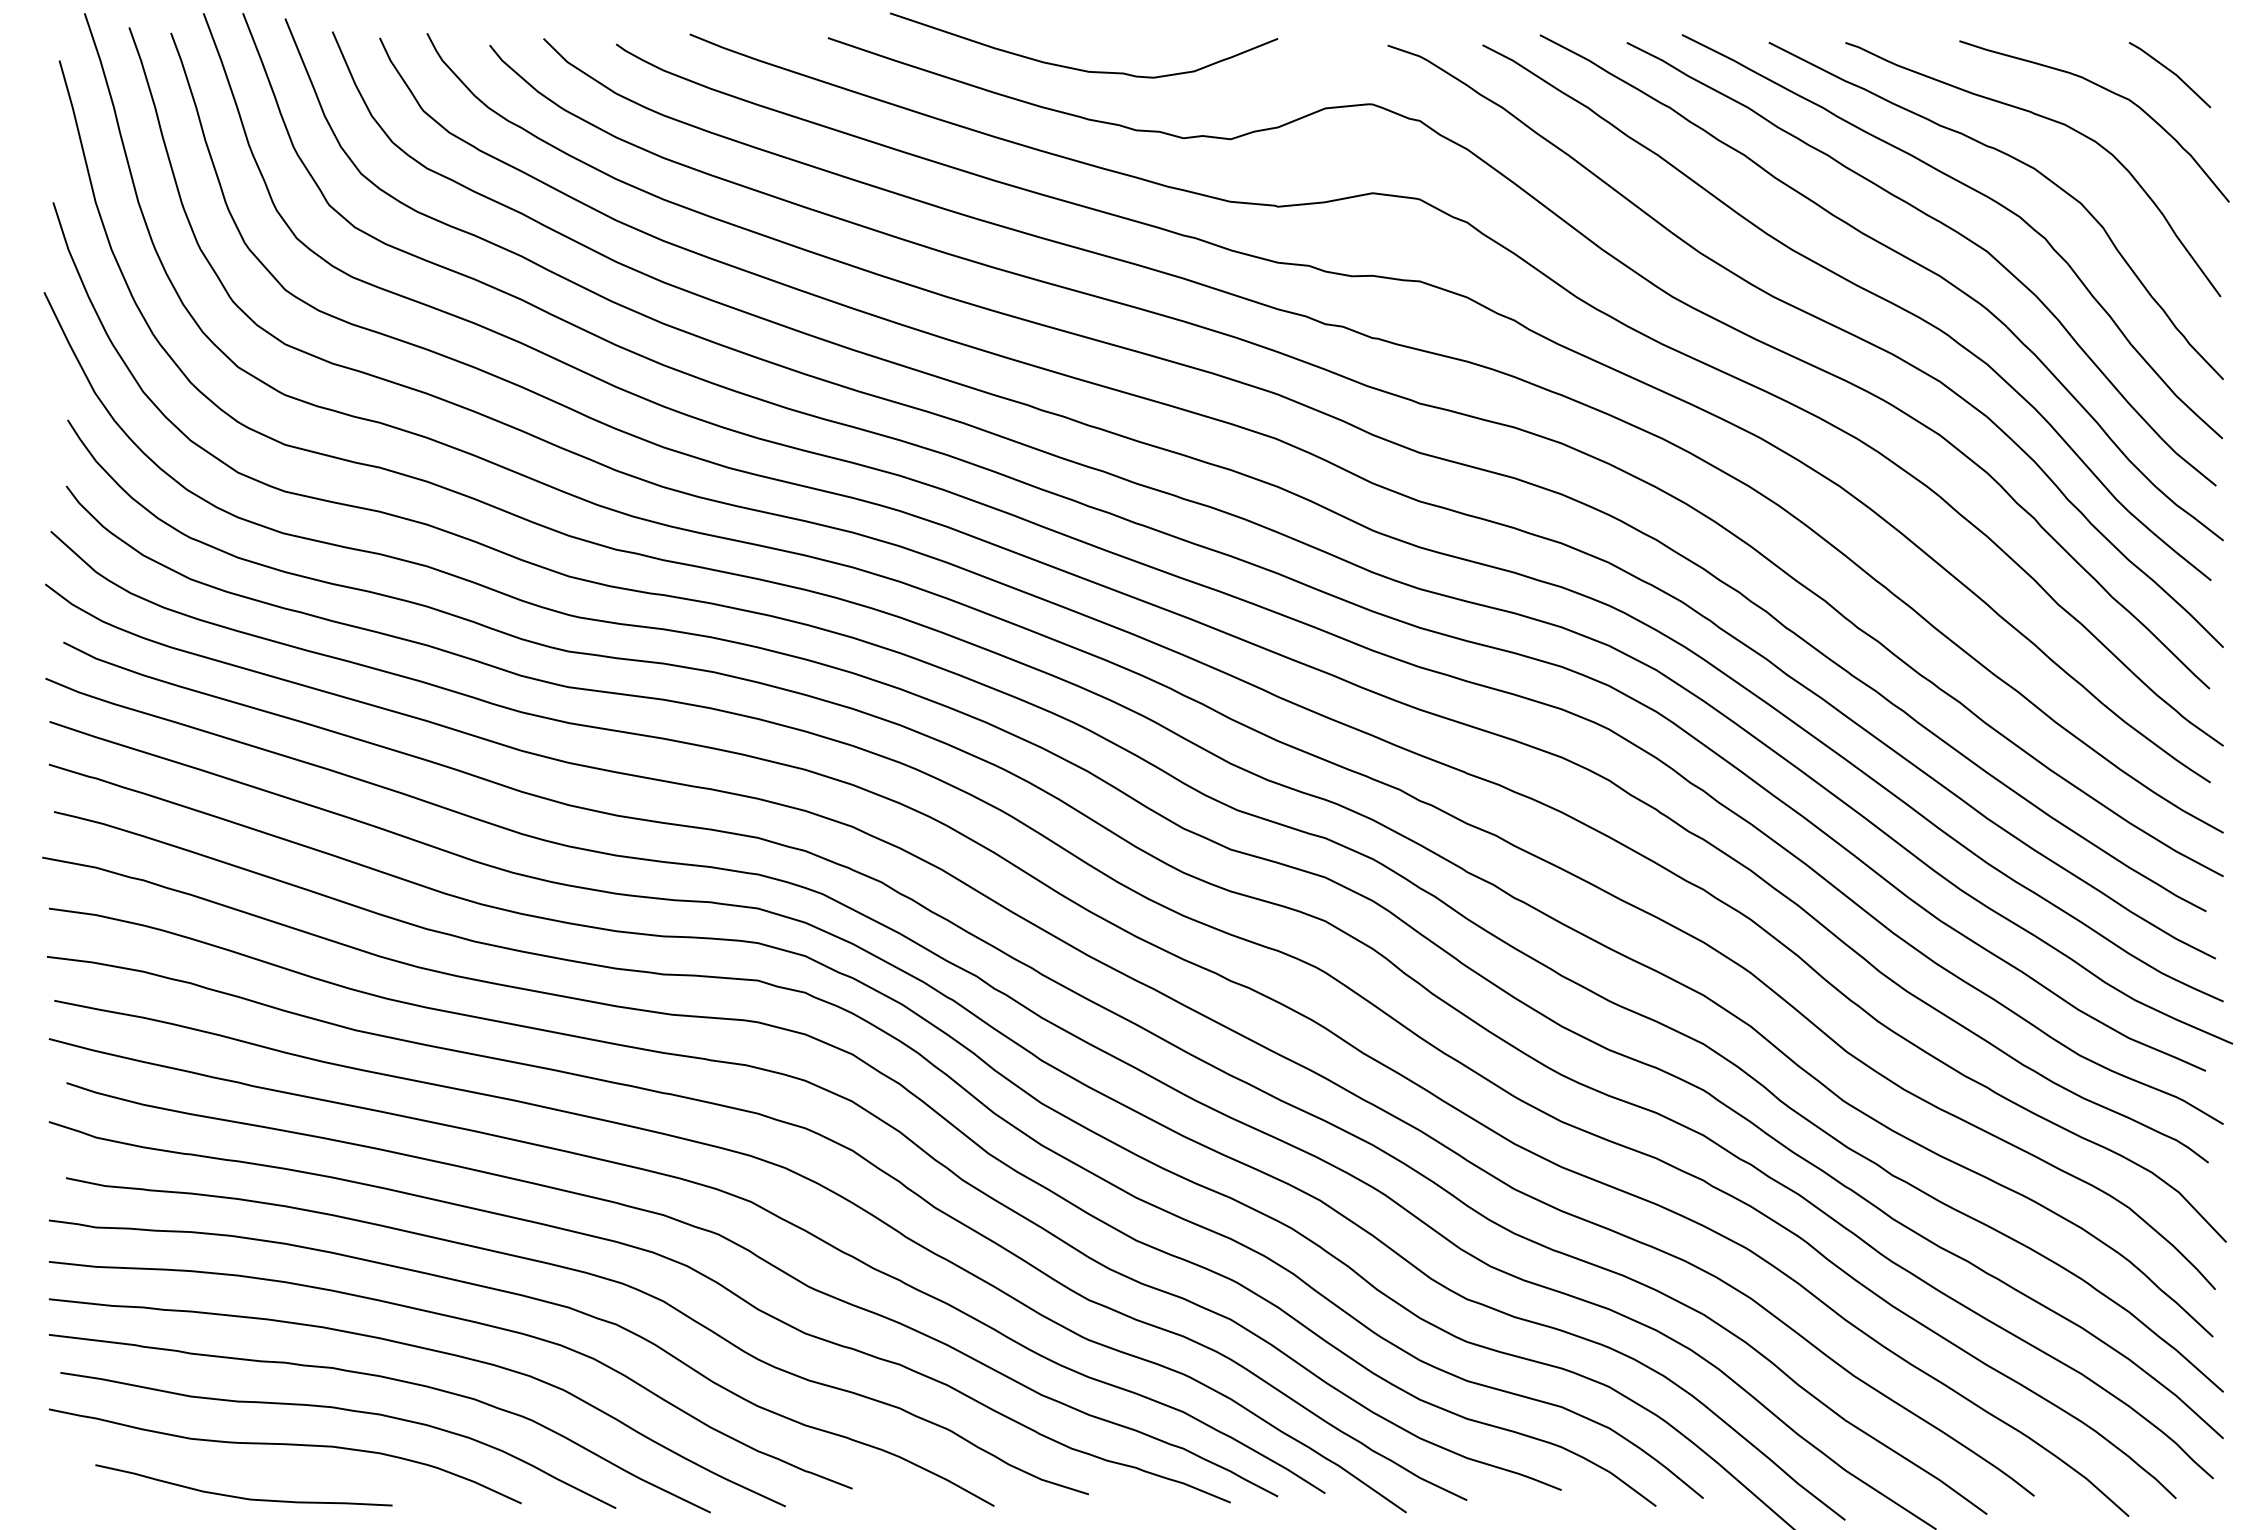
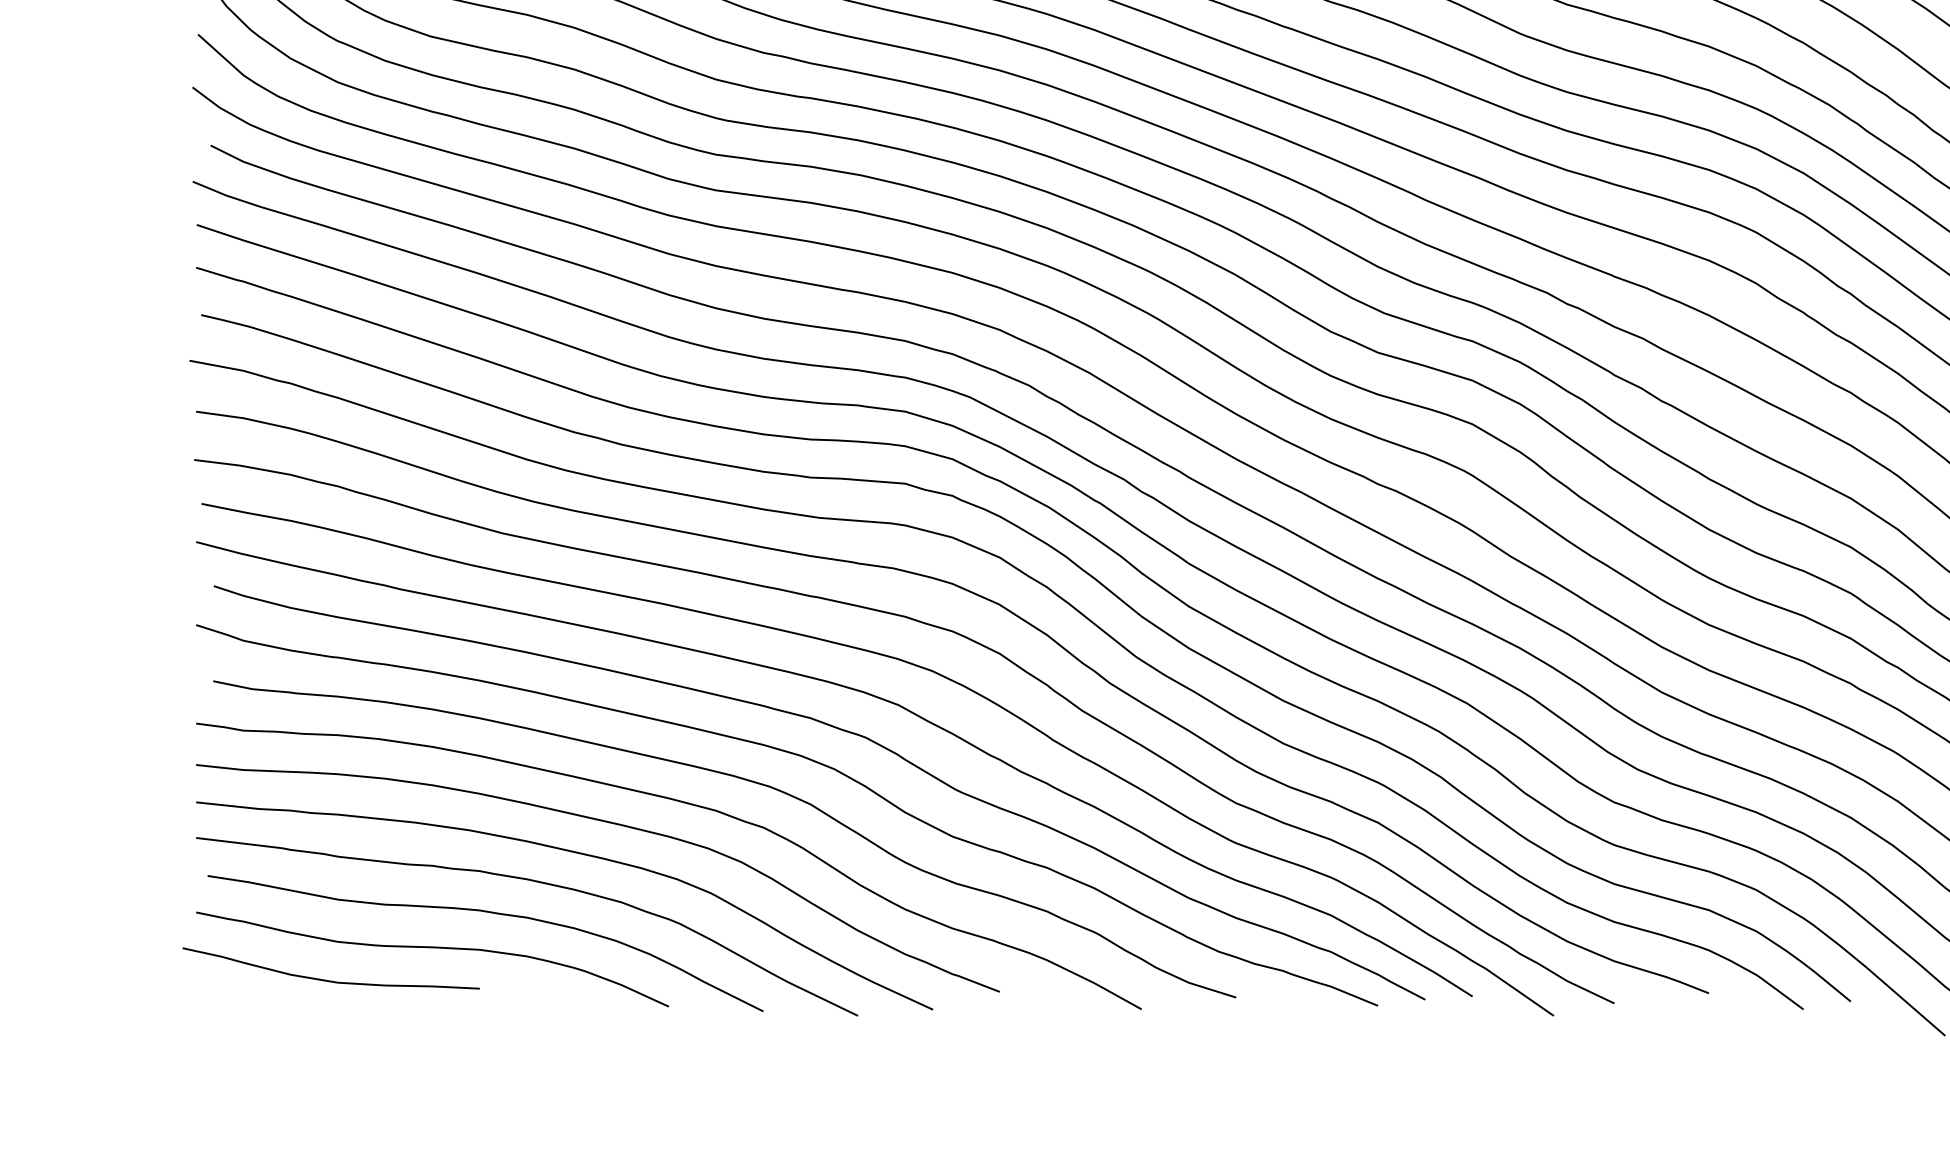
curve: (239, 1496) -> (326, 979), moved

